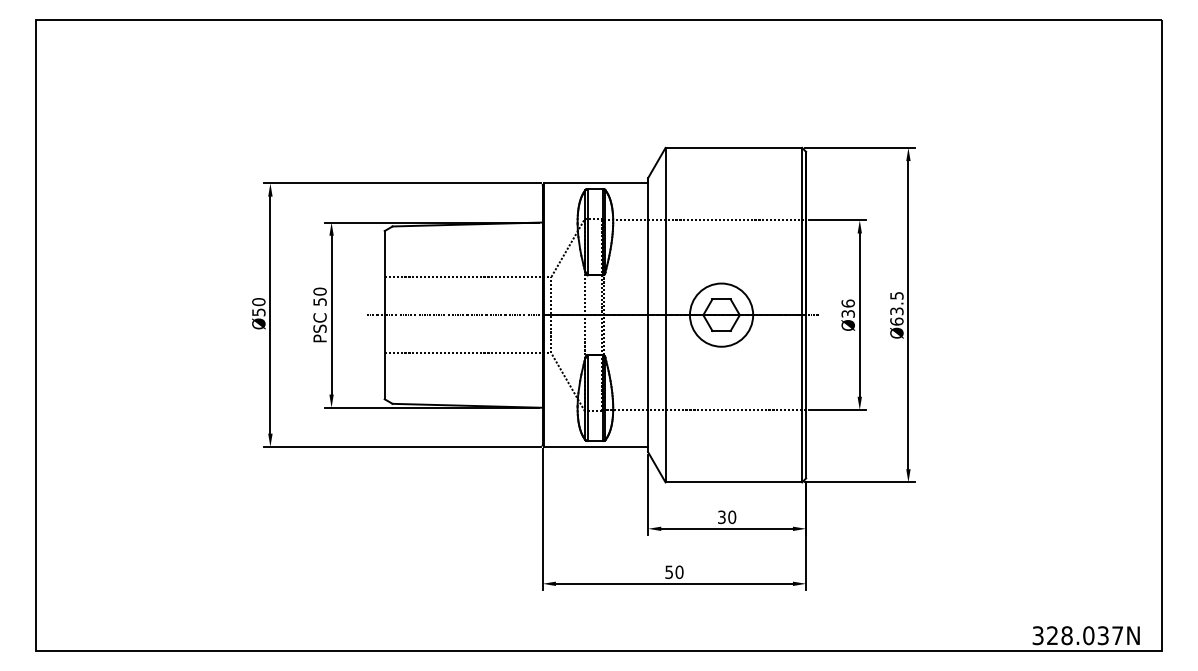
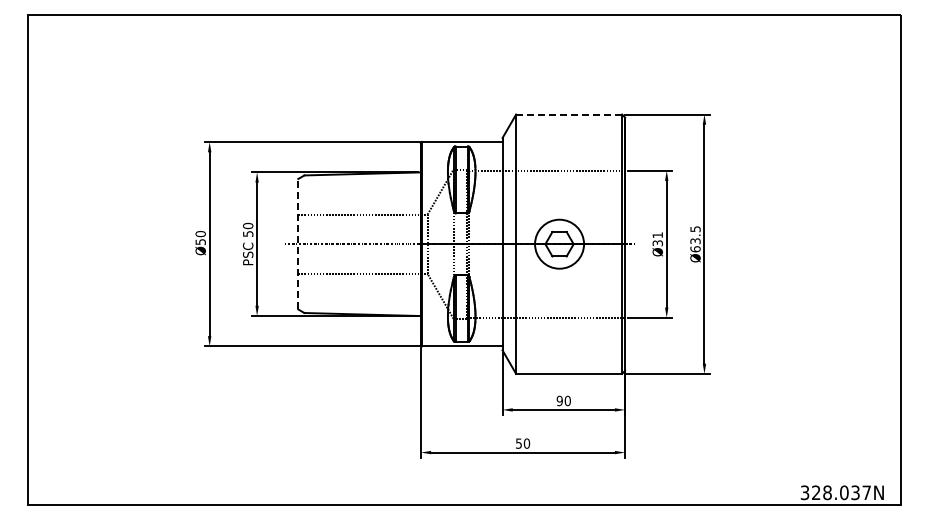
line: (734, 147) -> (569, 114), solid -> dashed
text: (847, 303) -> (657, 235), Ø36 -> Ø31
line: (384, 314) -> (298, 243), solid -> dashed
text: (721, 516) -> (559, 400), 30 -> 90

